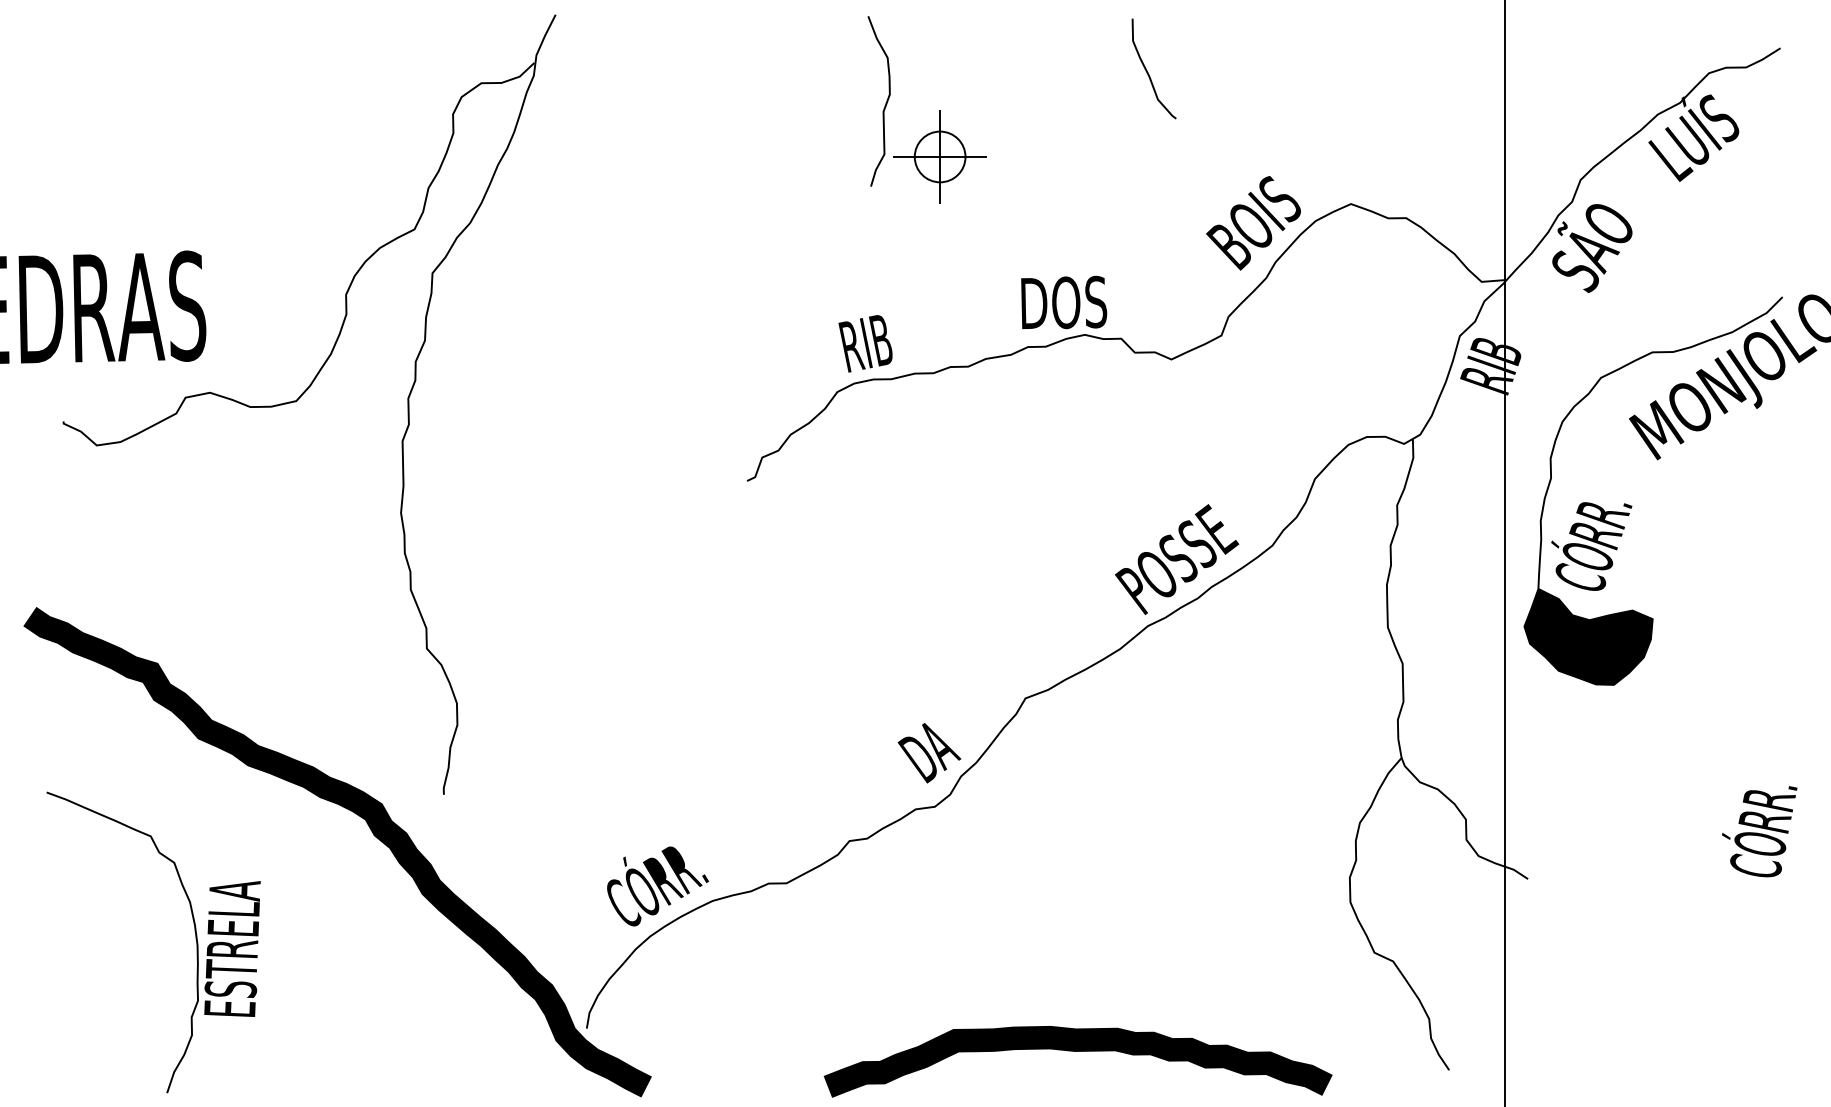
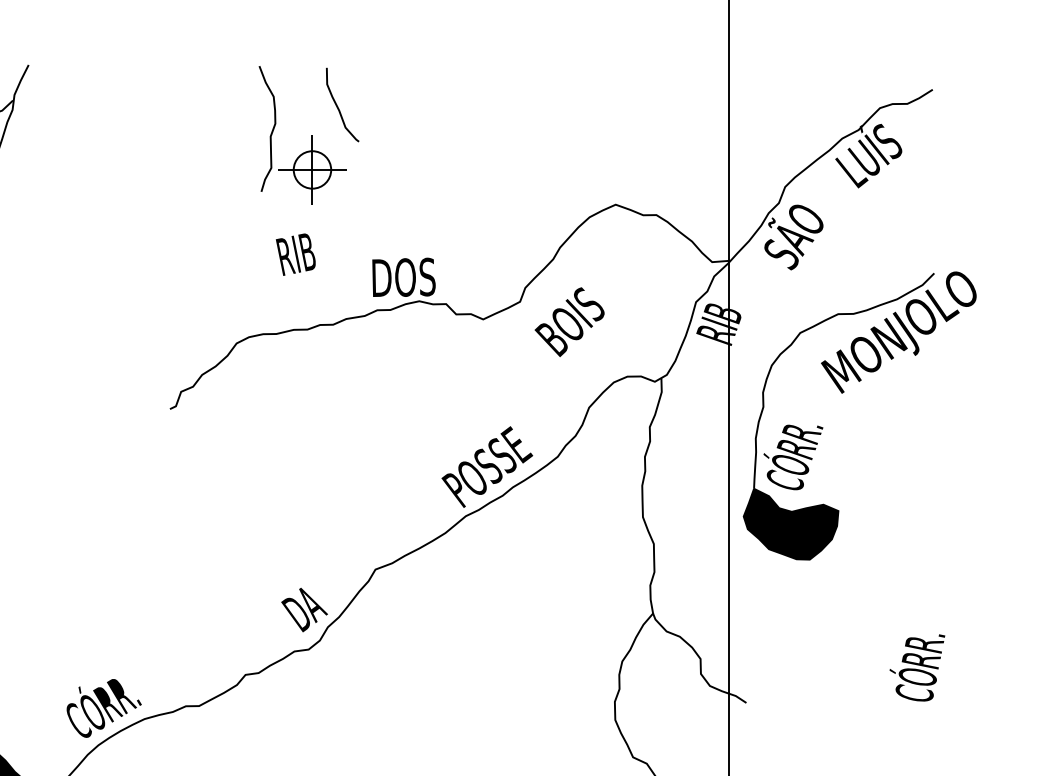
curve: (1147, 70) -> (337, 106), moved
text: (1253, 223) -> (569, 322), moved
text: (865, 343) -> (295, 254), moved

